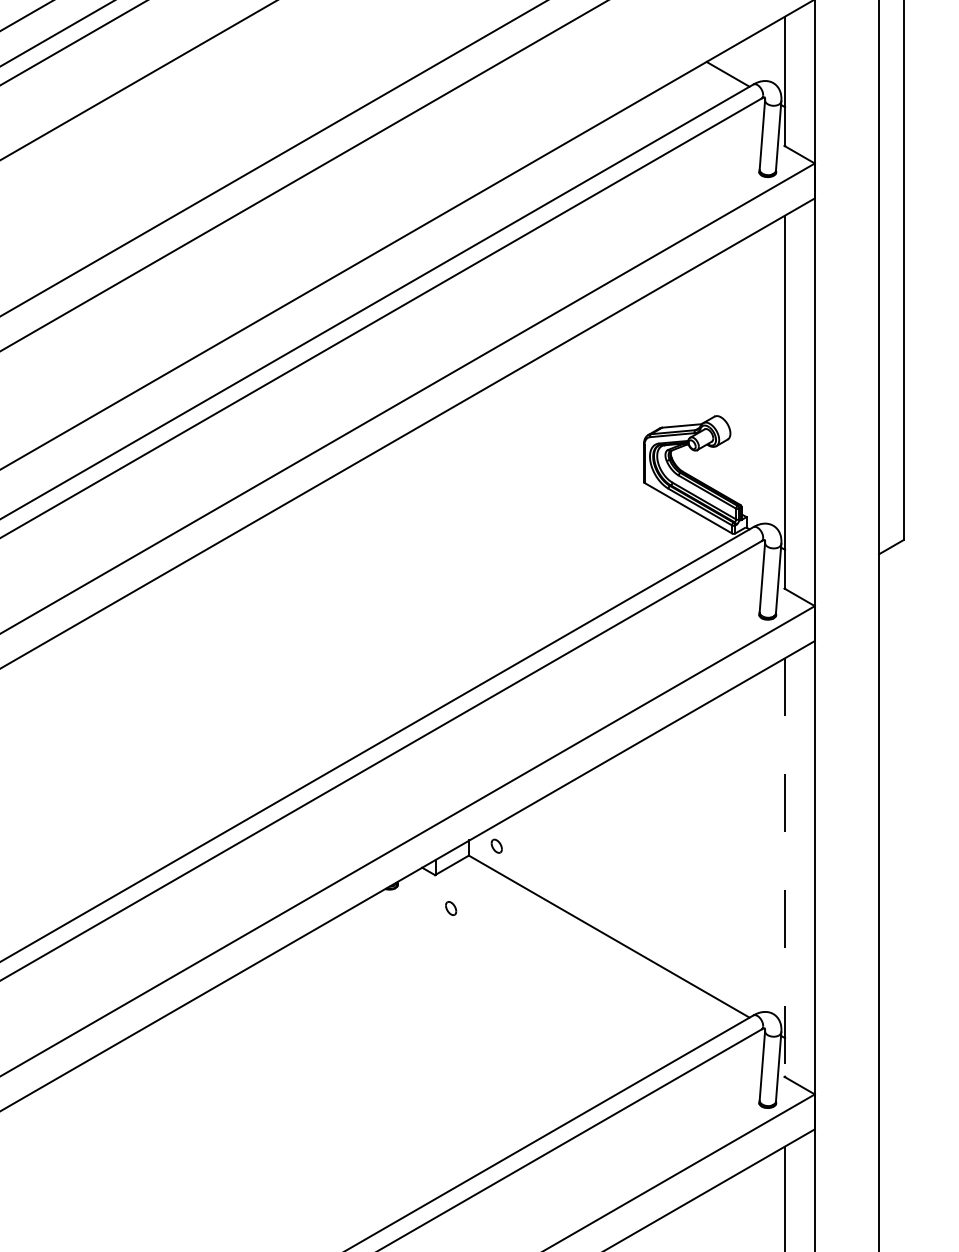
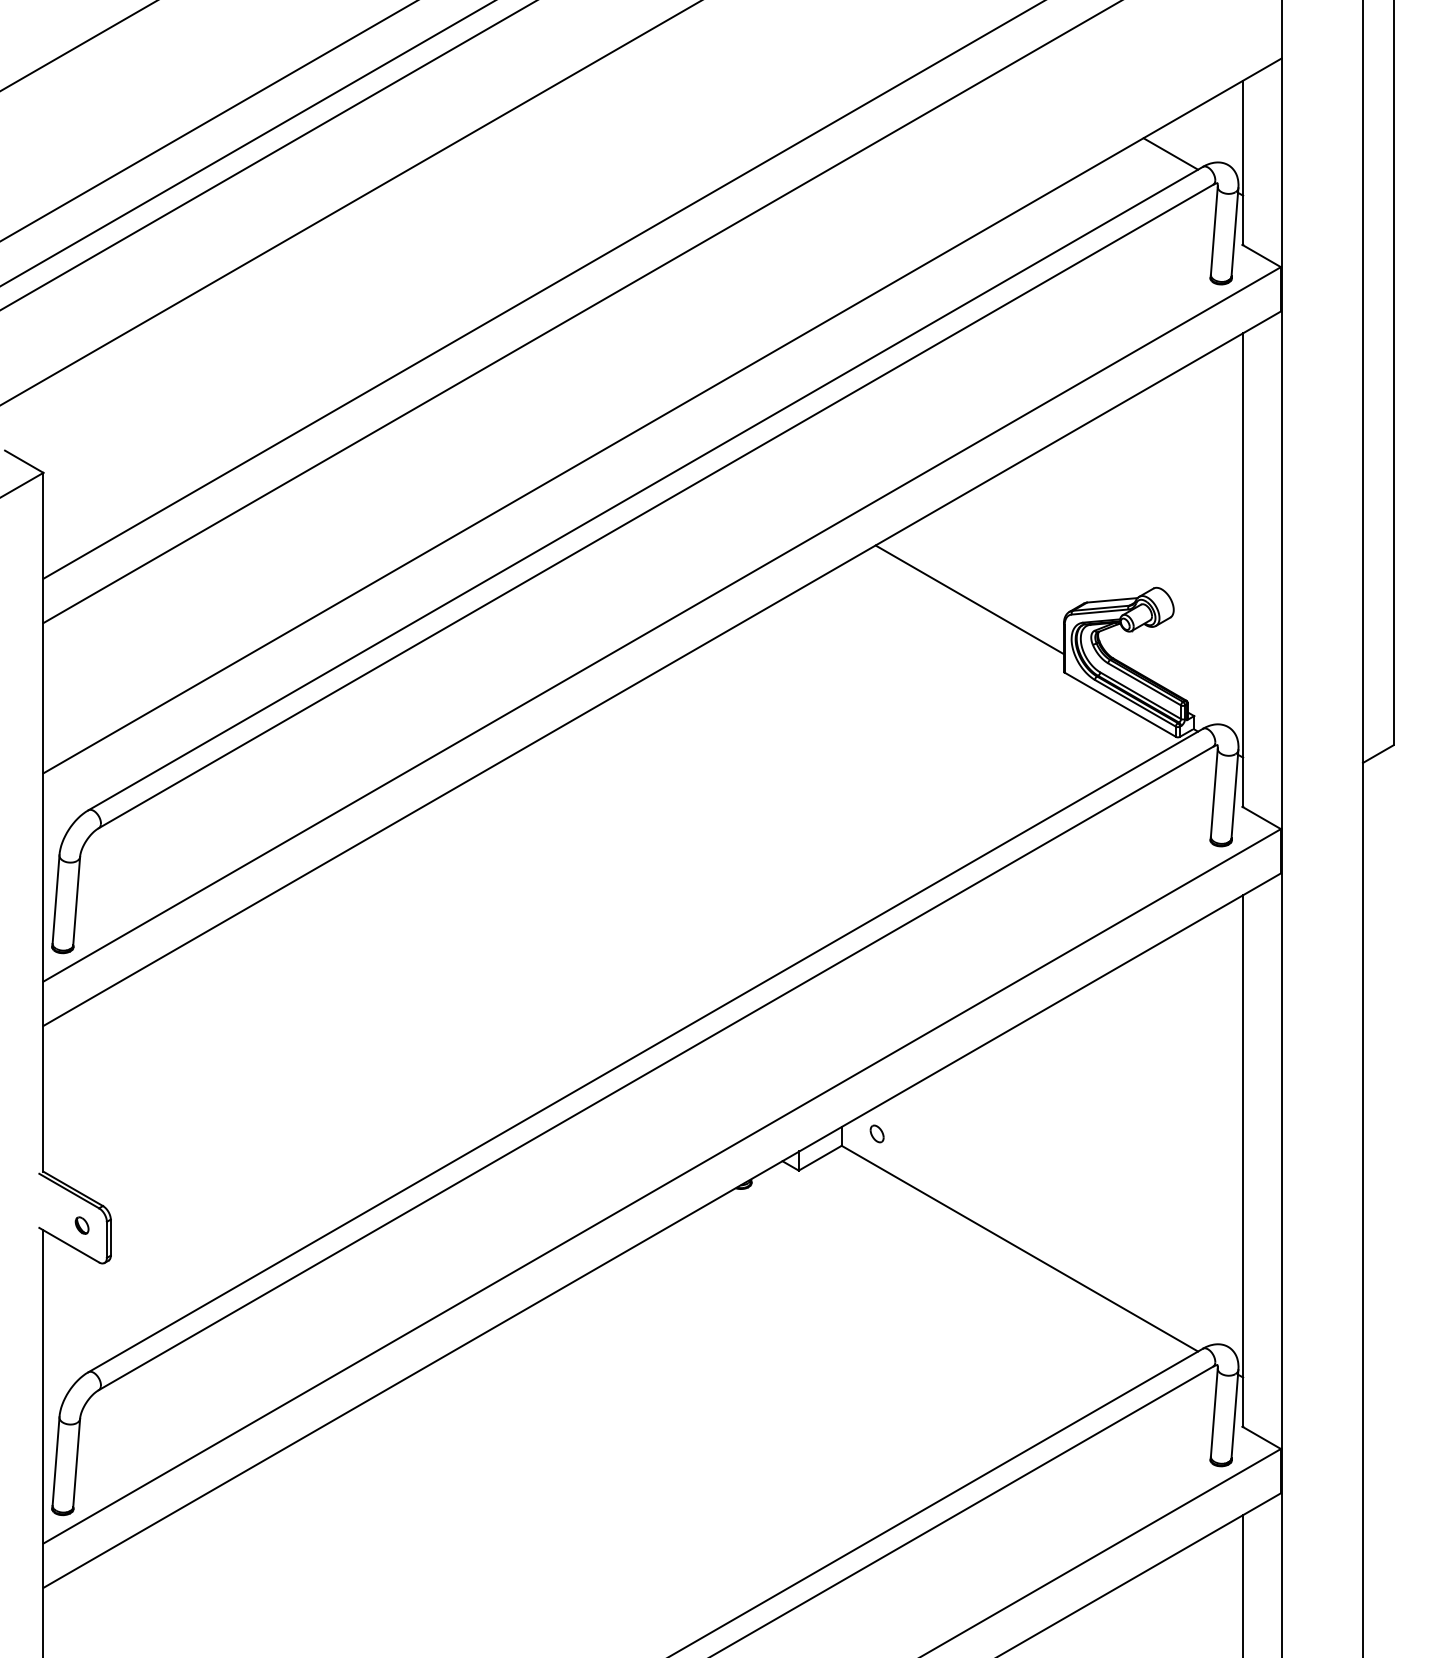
line: (569, 425) -> (969, 599), added
line: (785, 867) -> (1243, 1161), dashed -> solid
part: (450, 908) -> (818, 1212), removed

